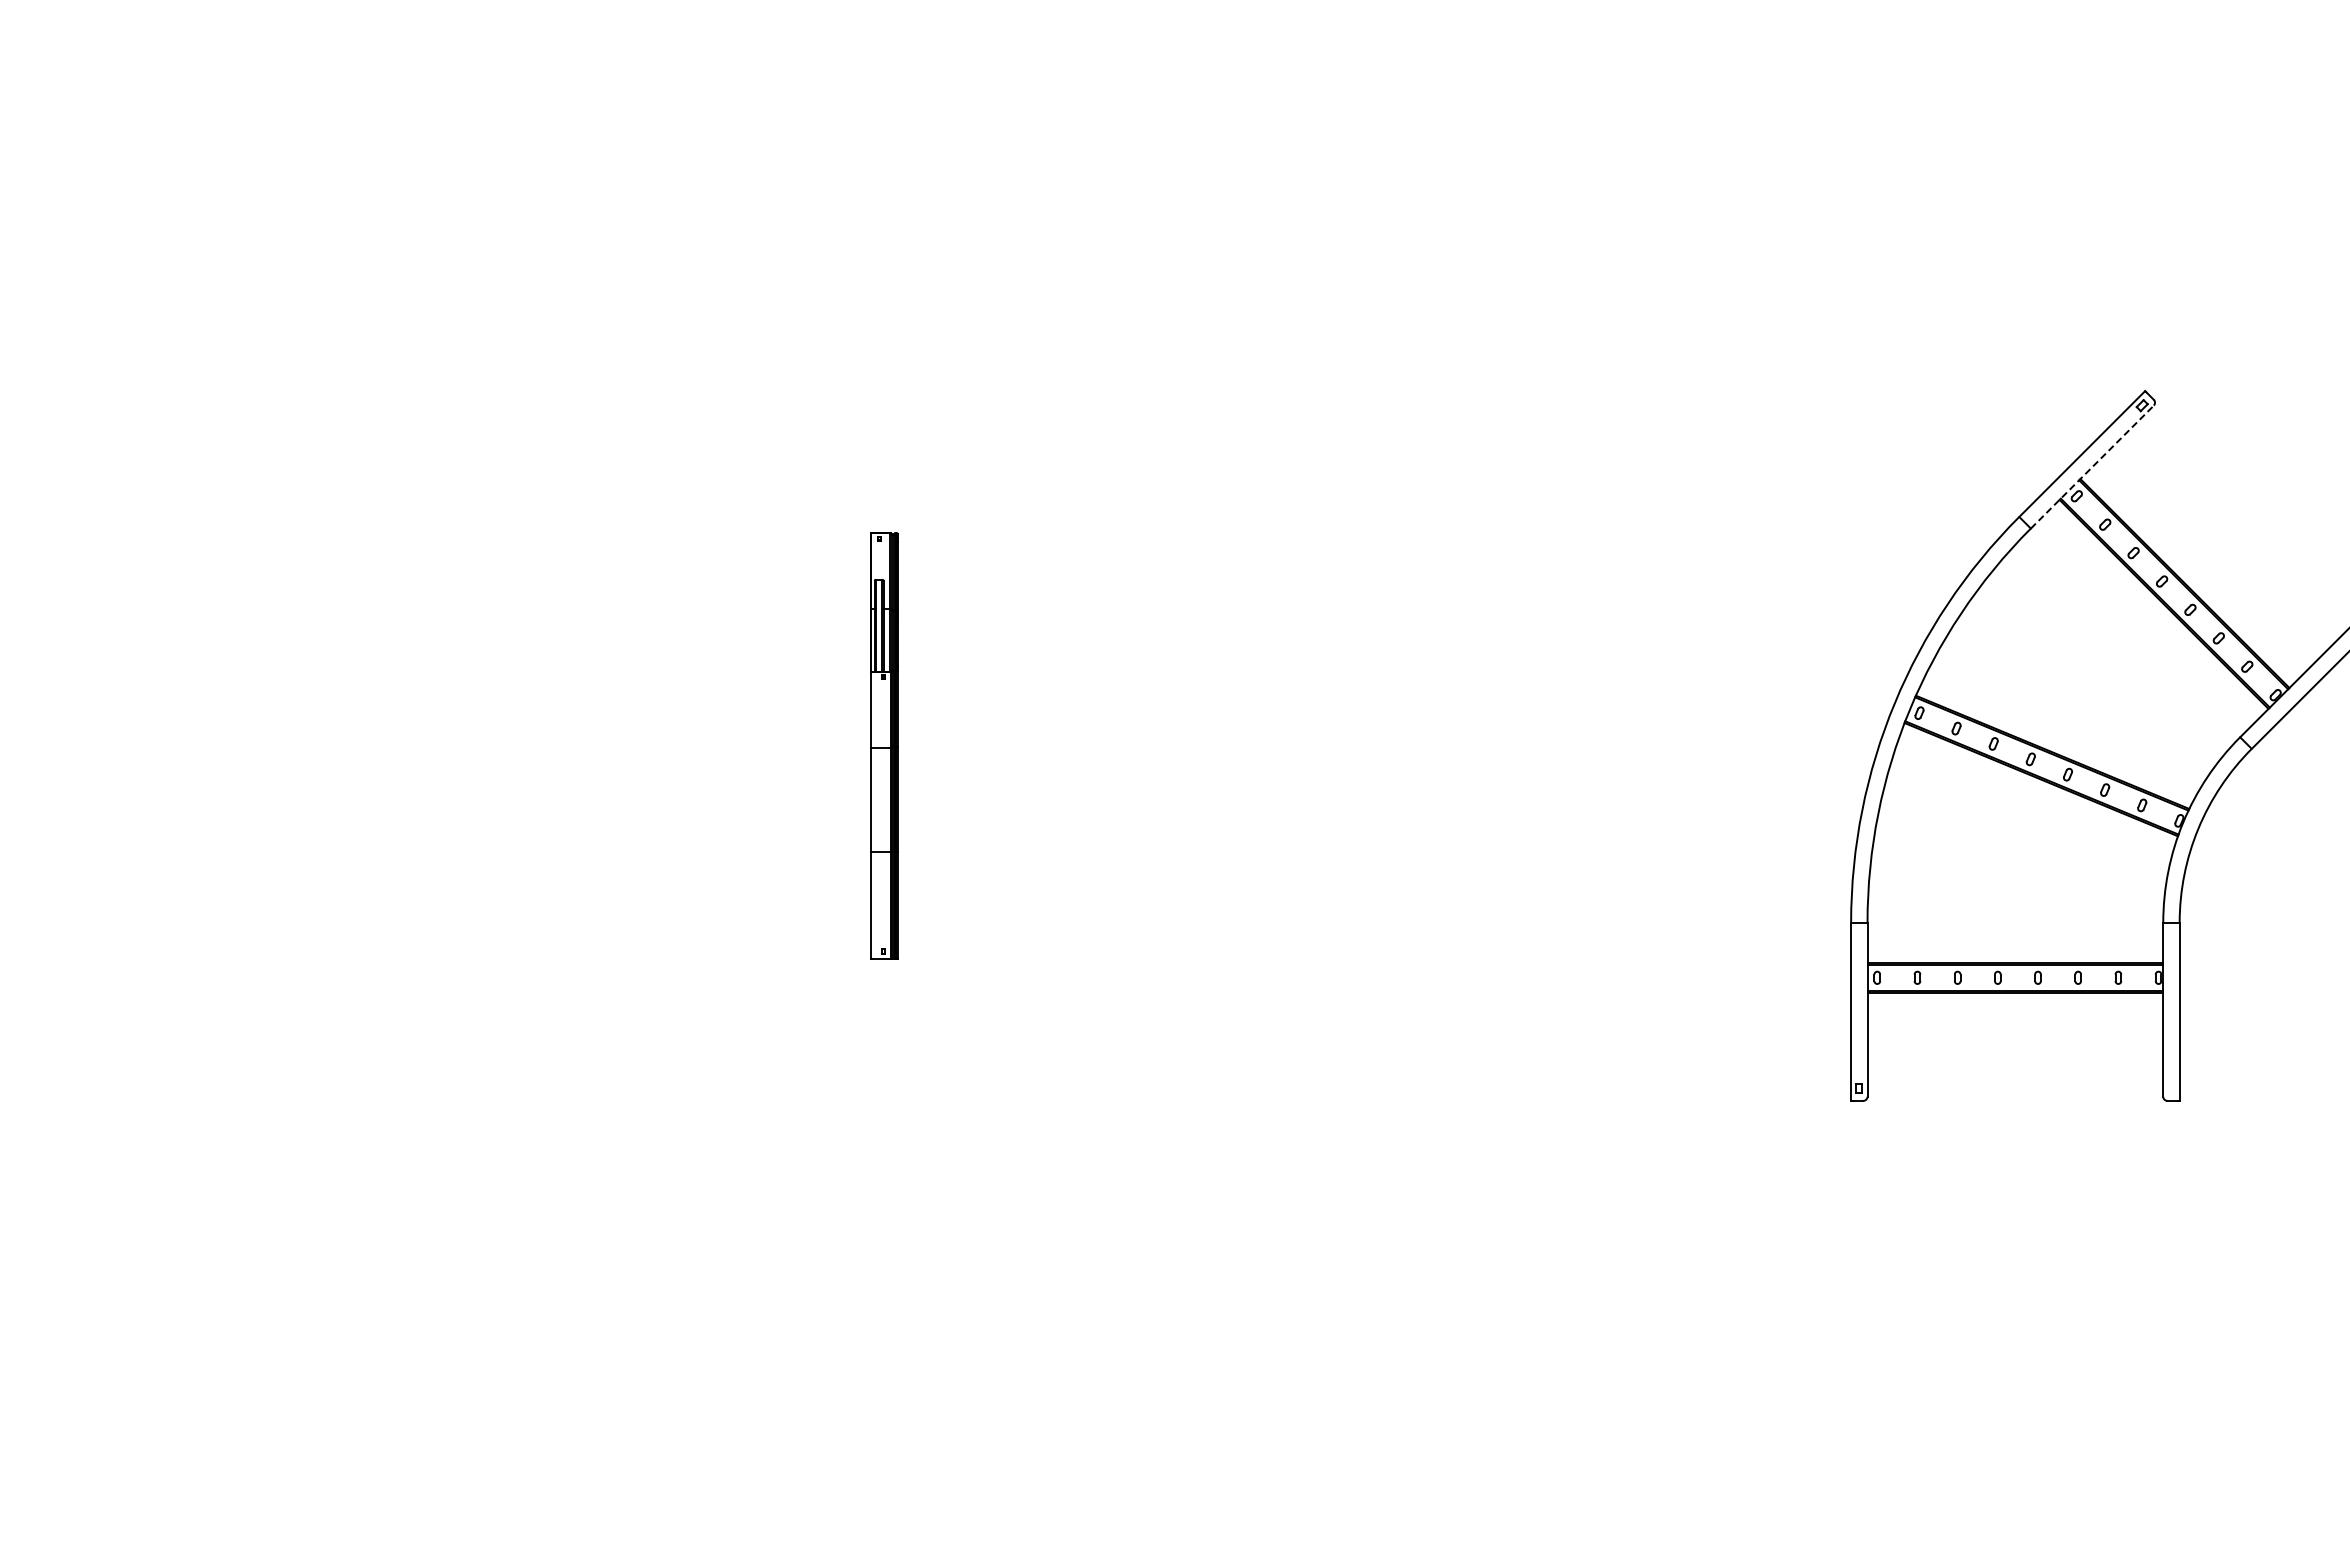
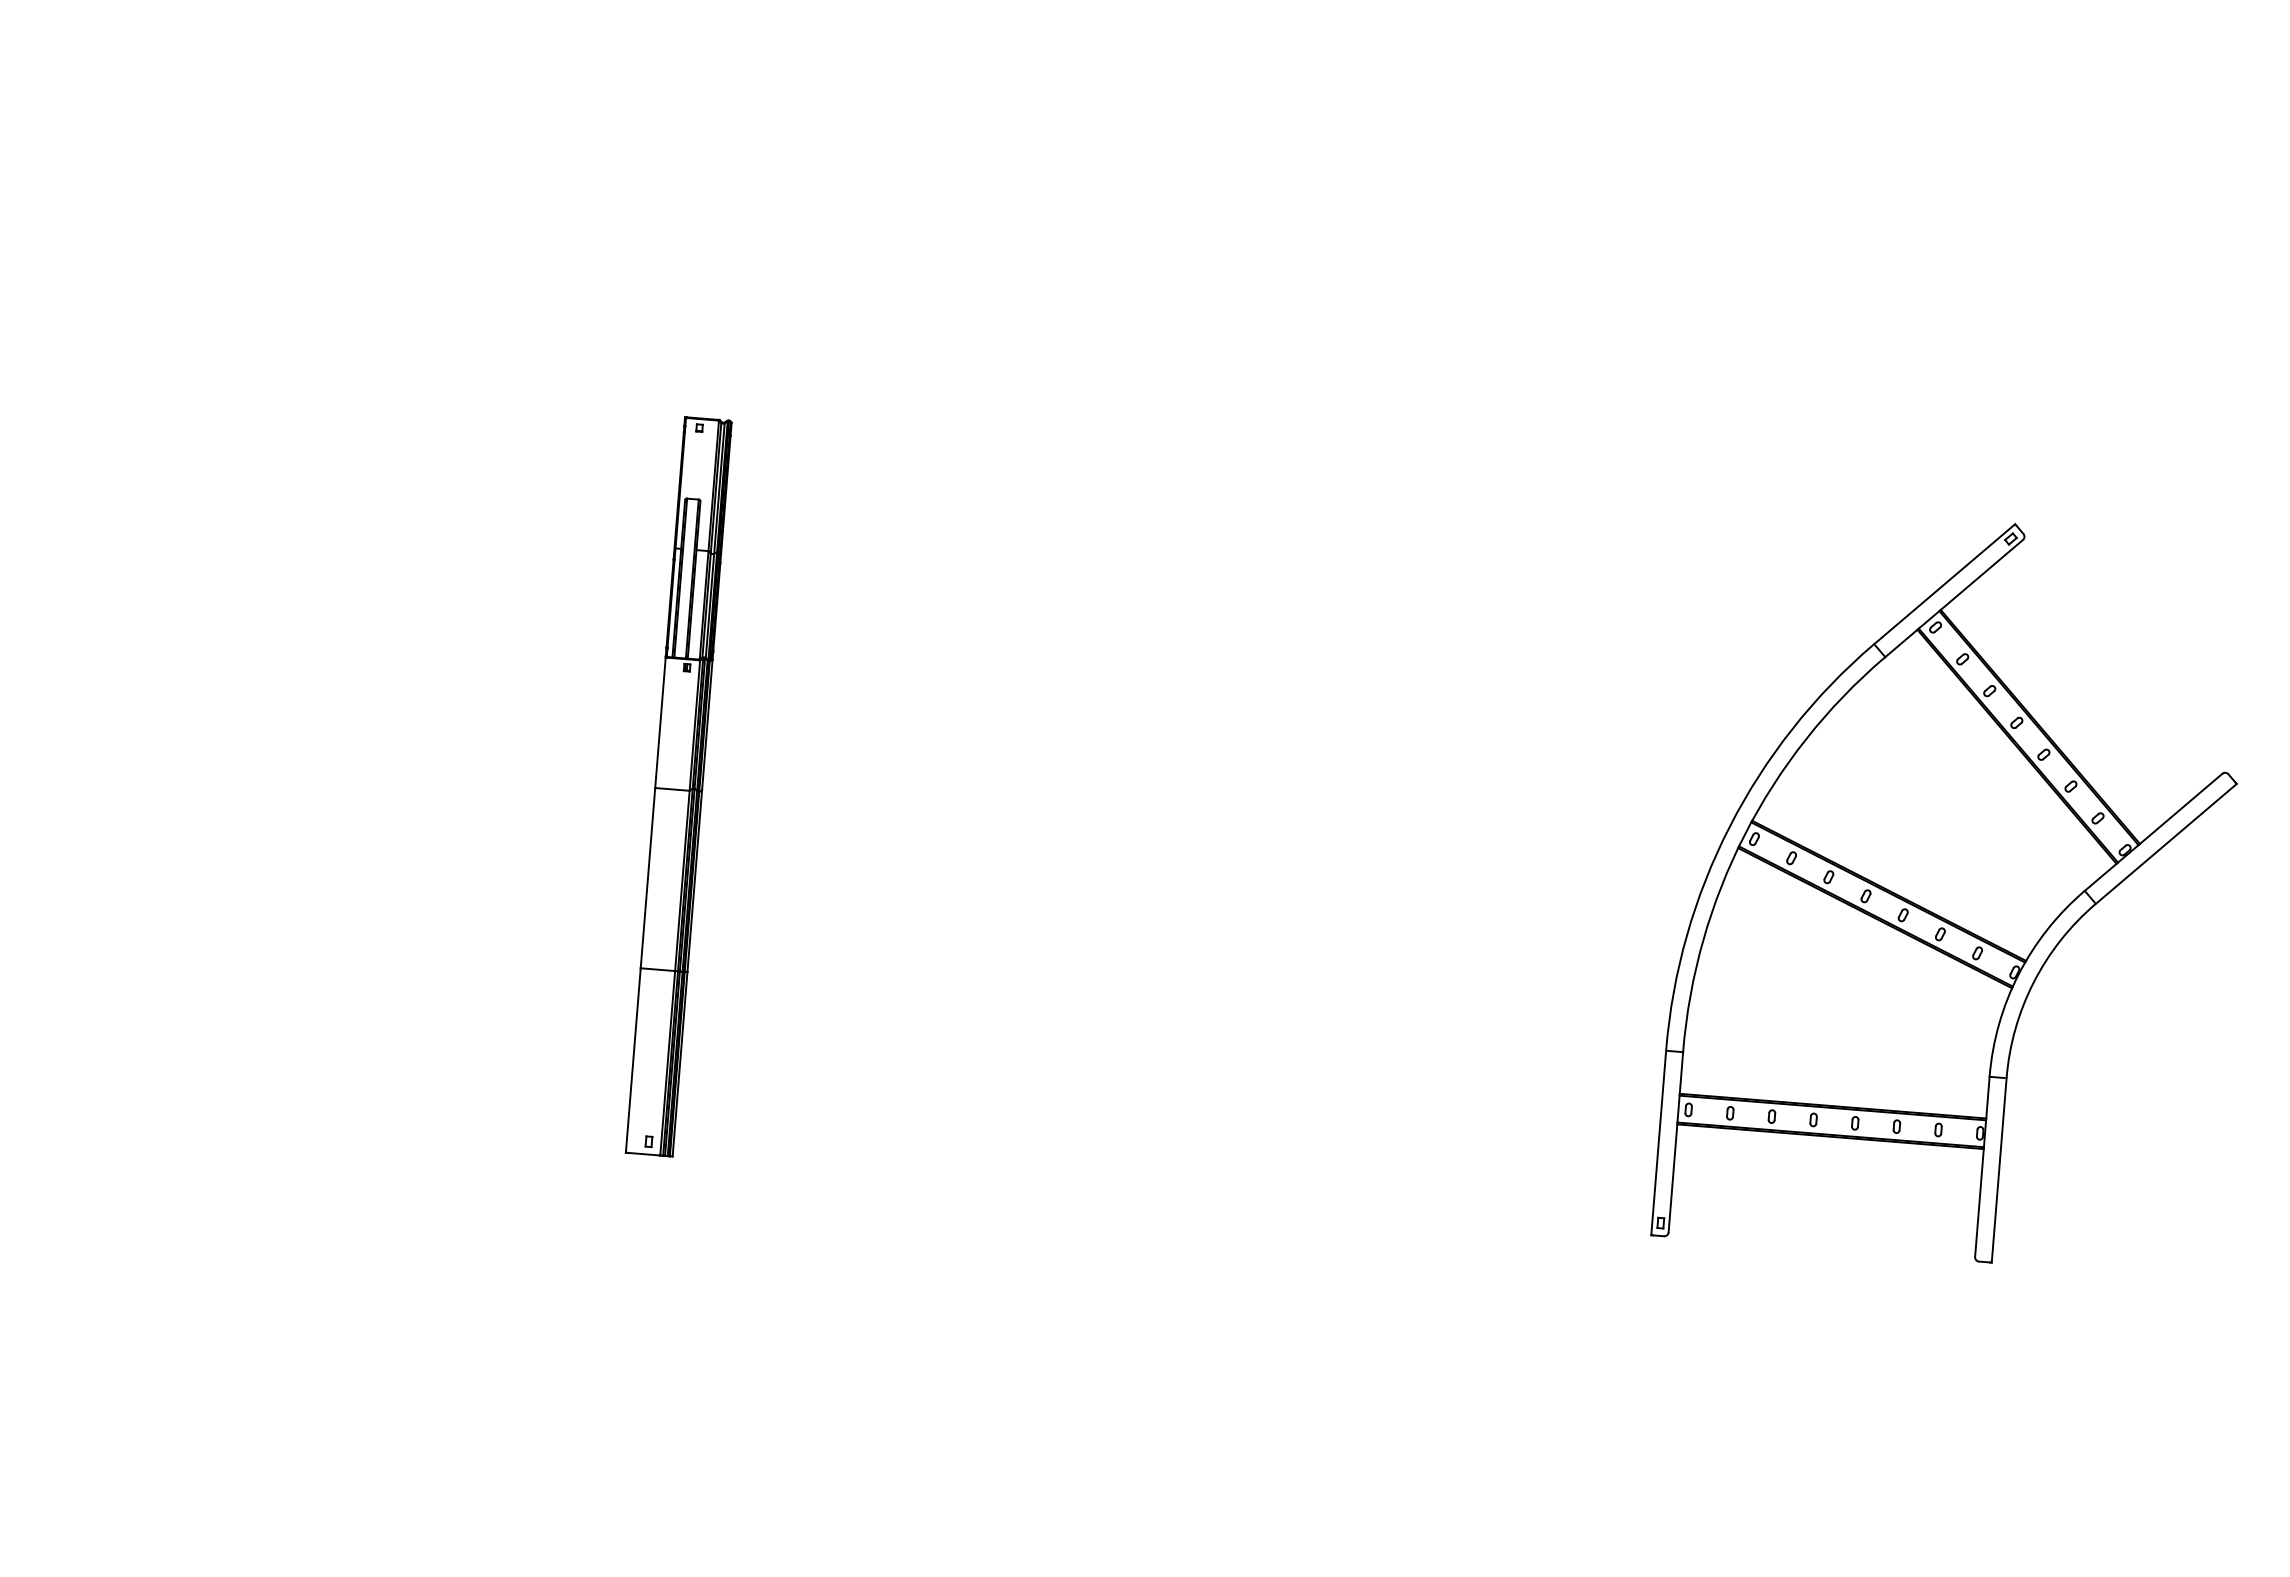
line: (2092, 467) -> (1954, 598), dashed -> solid
part: (884, 745) -> (679, 786), size x1.67

